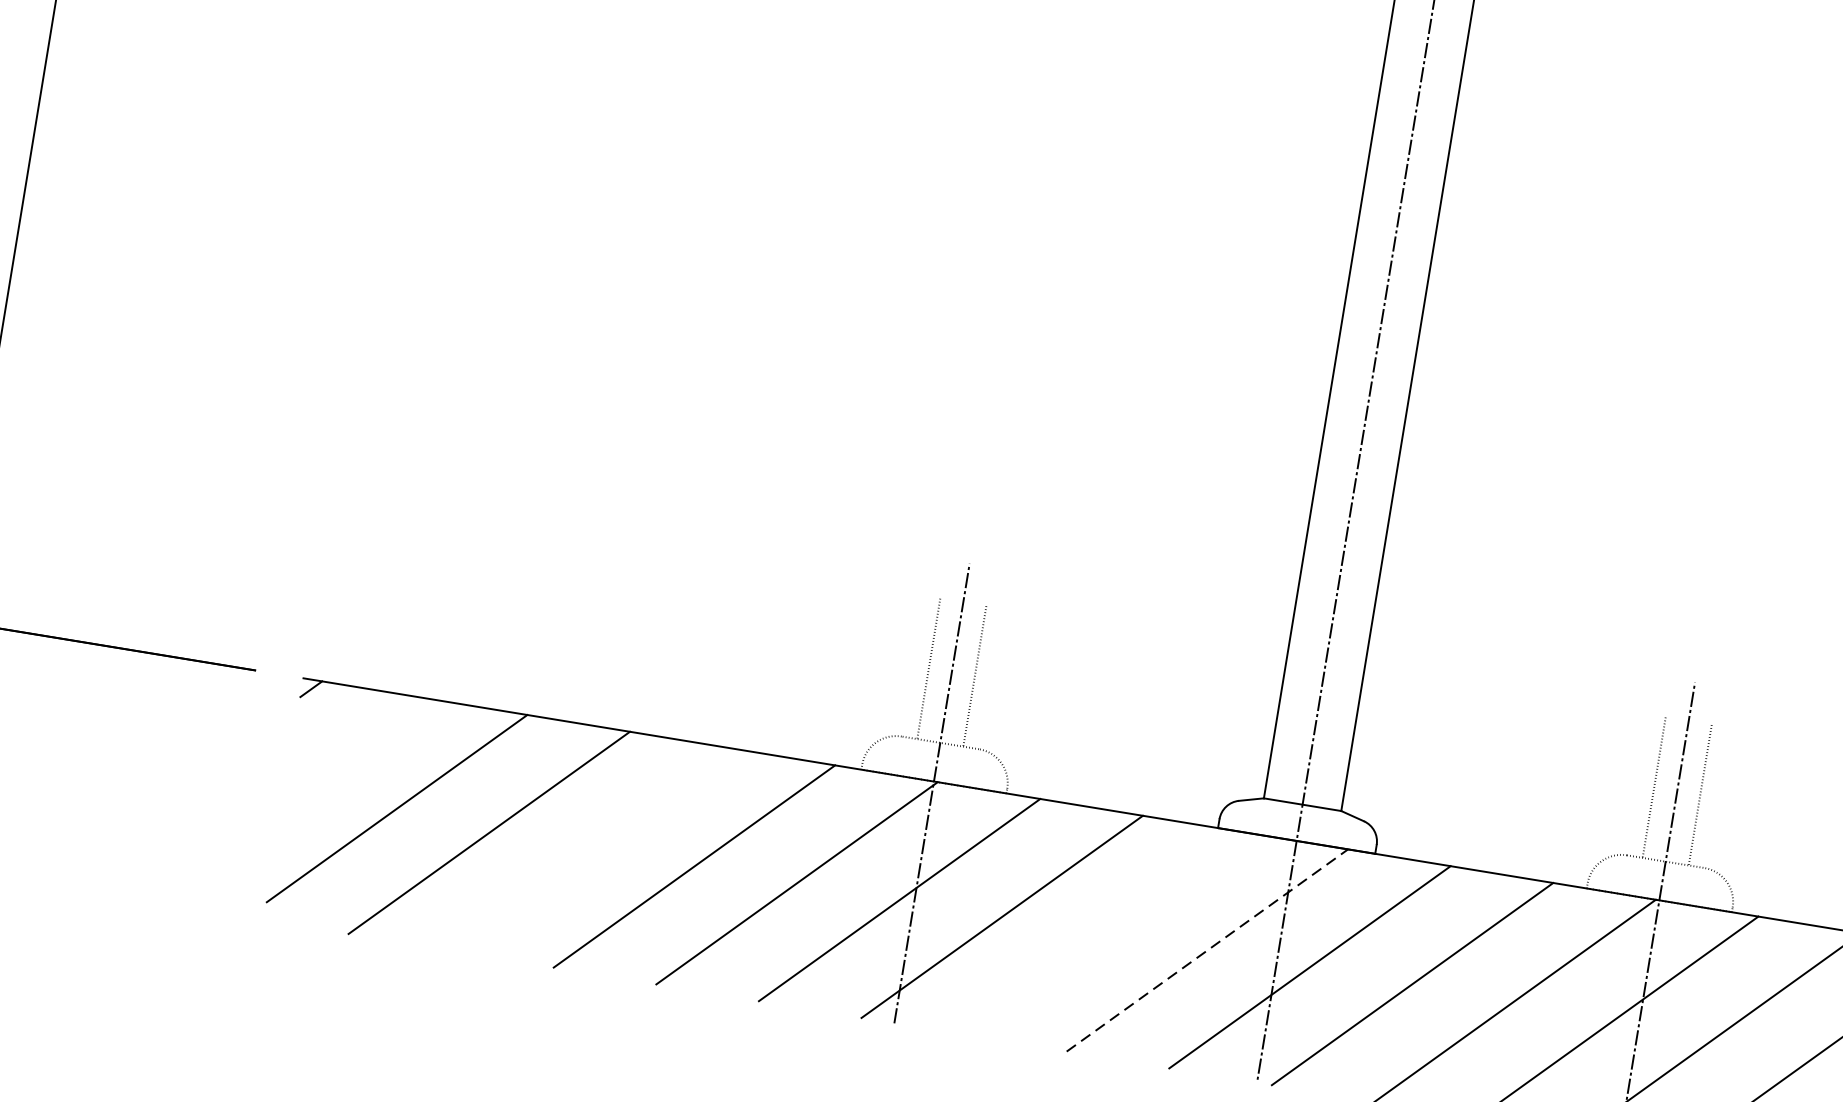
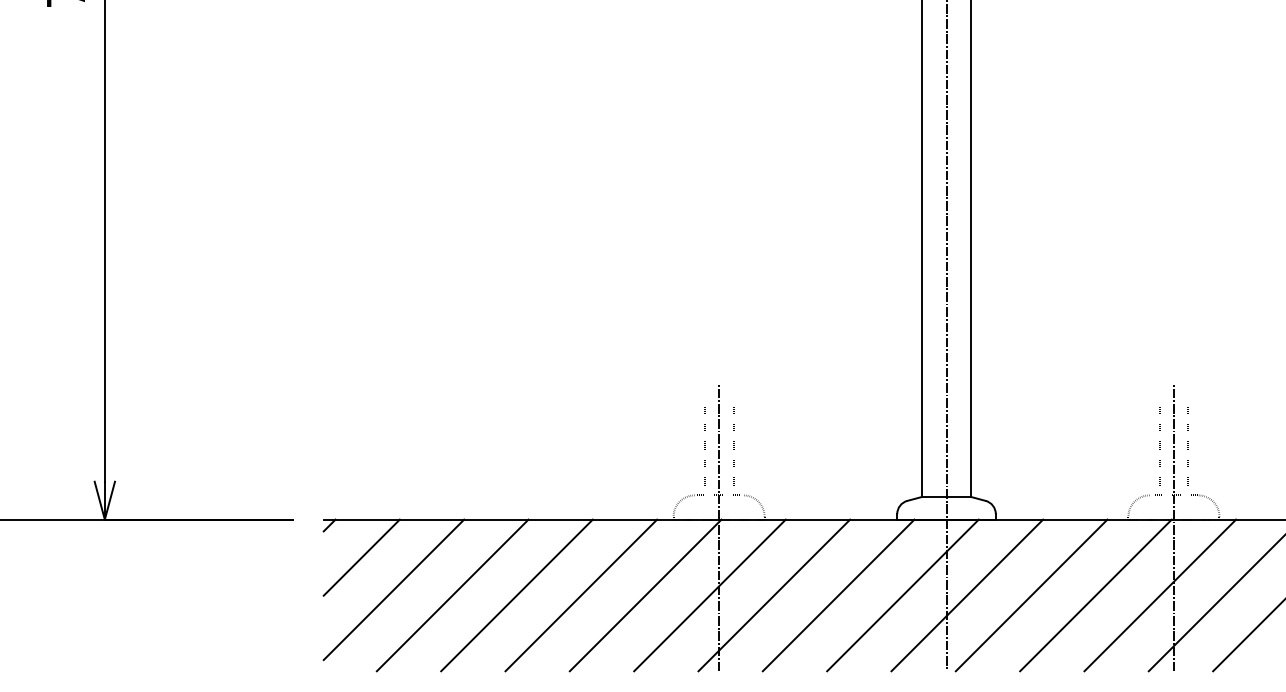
line: (353, 748) -> (361, 557), added
line: (591, 849) -> (516, 595), added
line: (1104, 933) -> (838, 595), added
line: (1208, 950) -> (903, 595), dashed -> solid

